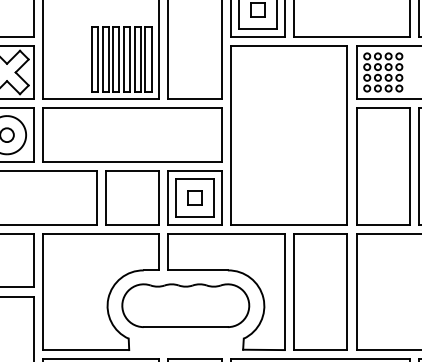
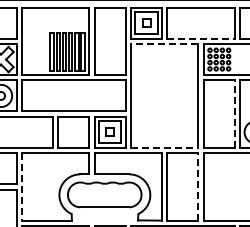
line: (352, 36) -> (201, 38), solid -> dashed
line: (288, 46) -> (164, 44), solid -> dashed
line: (409, 167) -> (234, 114), solid -> dashed
line: (288, 224) -> (164, 147), solid -> dashed
line: (42, 291) -> (21, 186), solid -> dashed
line: (347, 291) -> (198, 186), solid -> dashed

